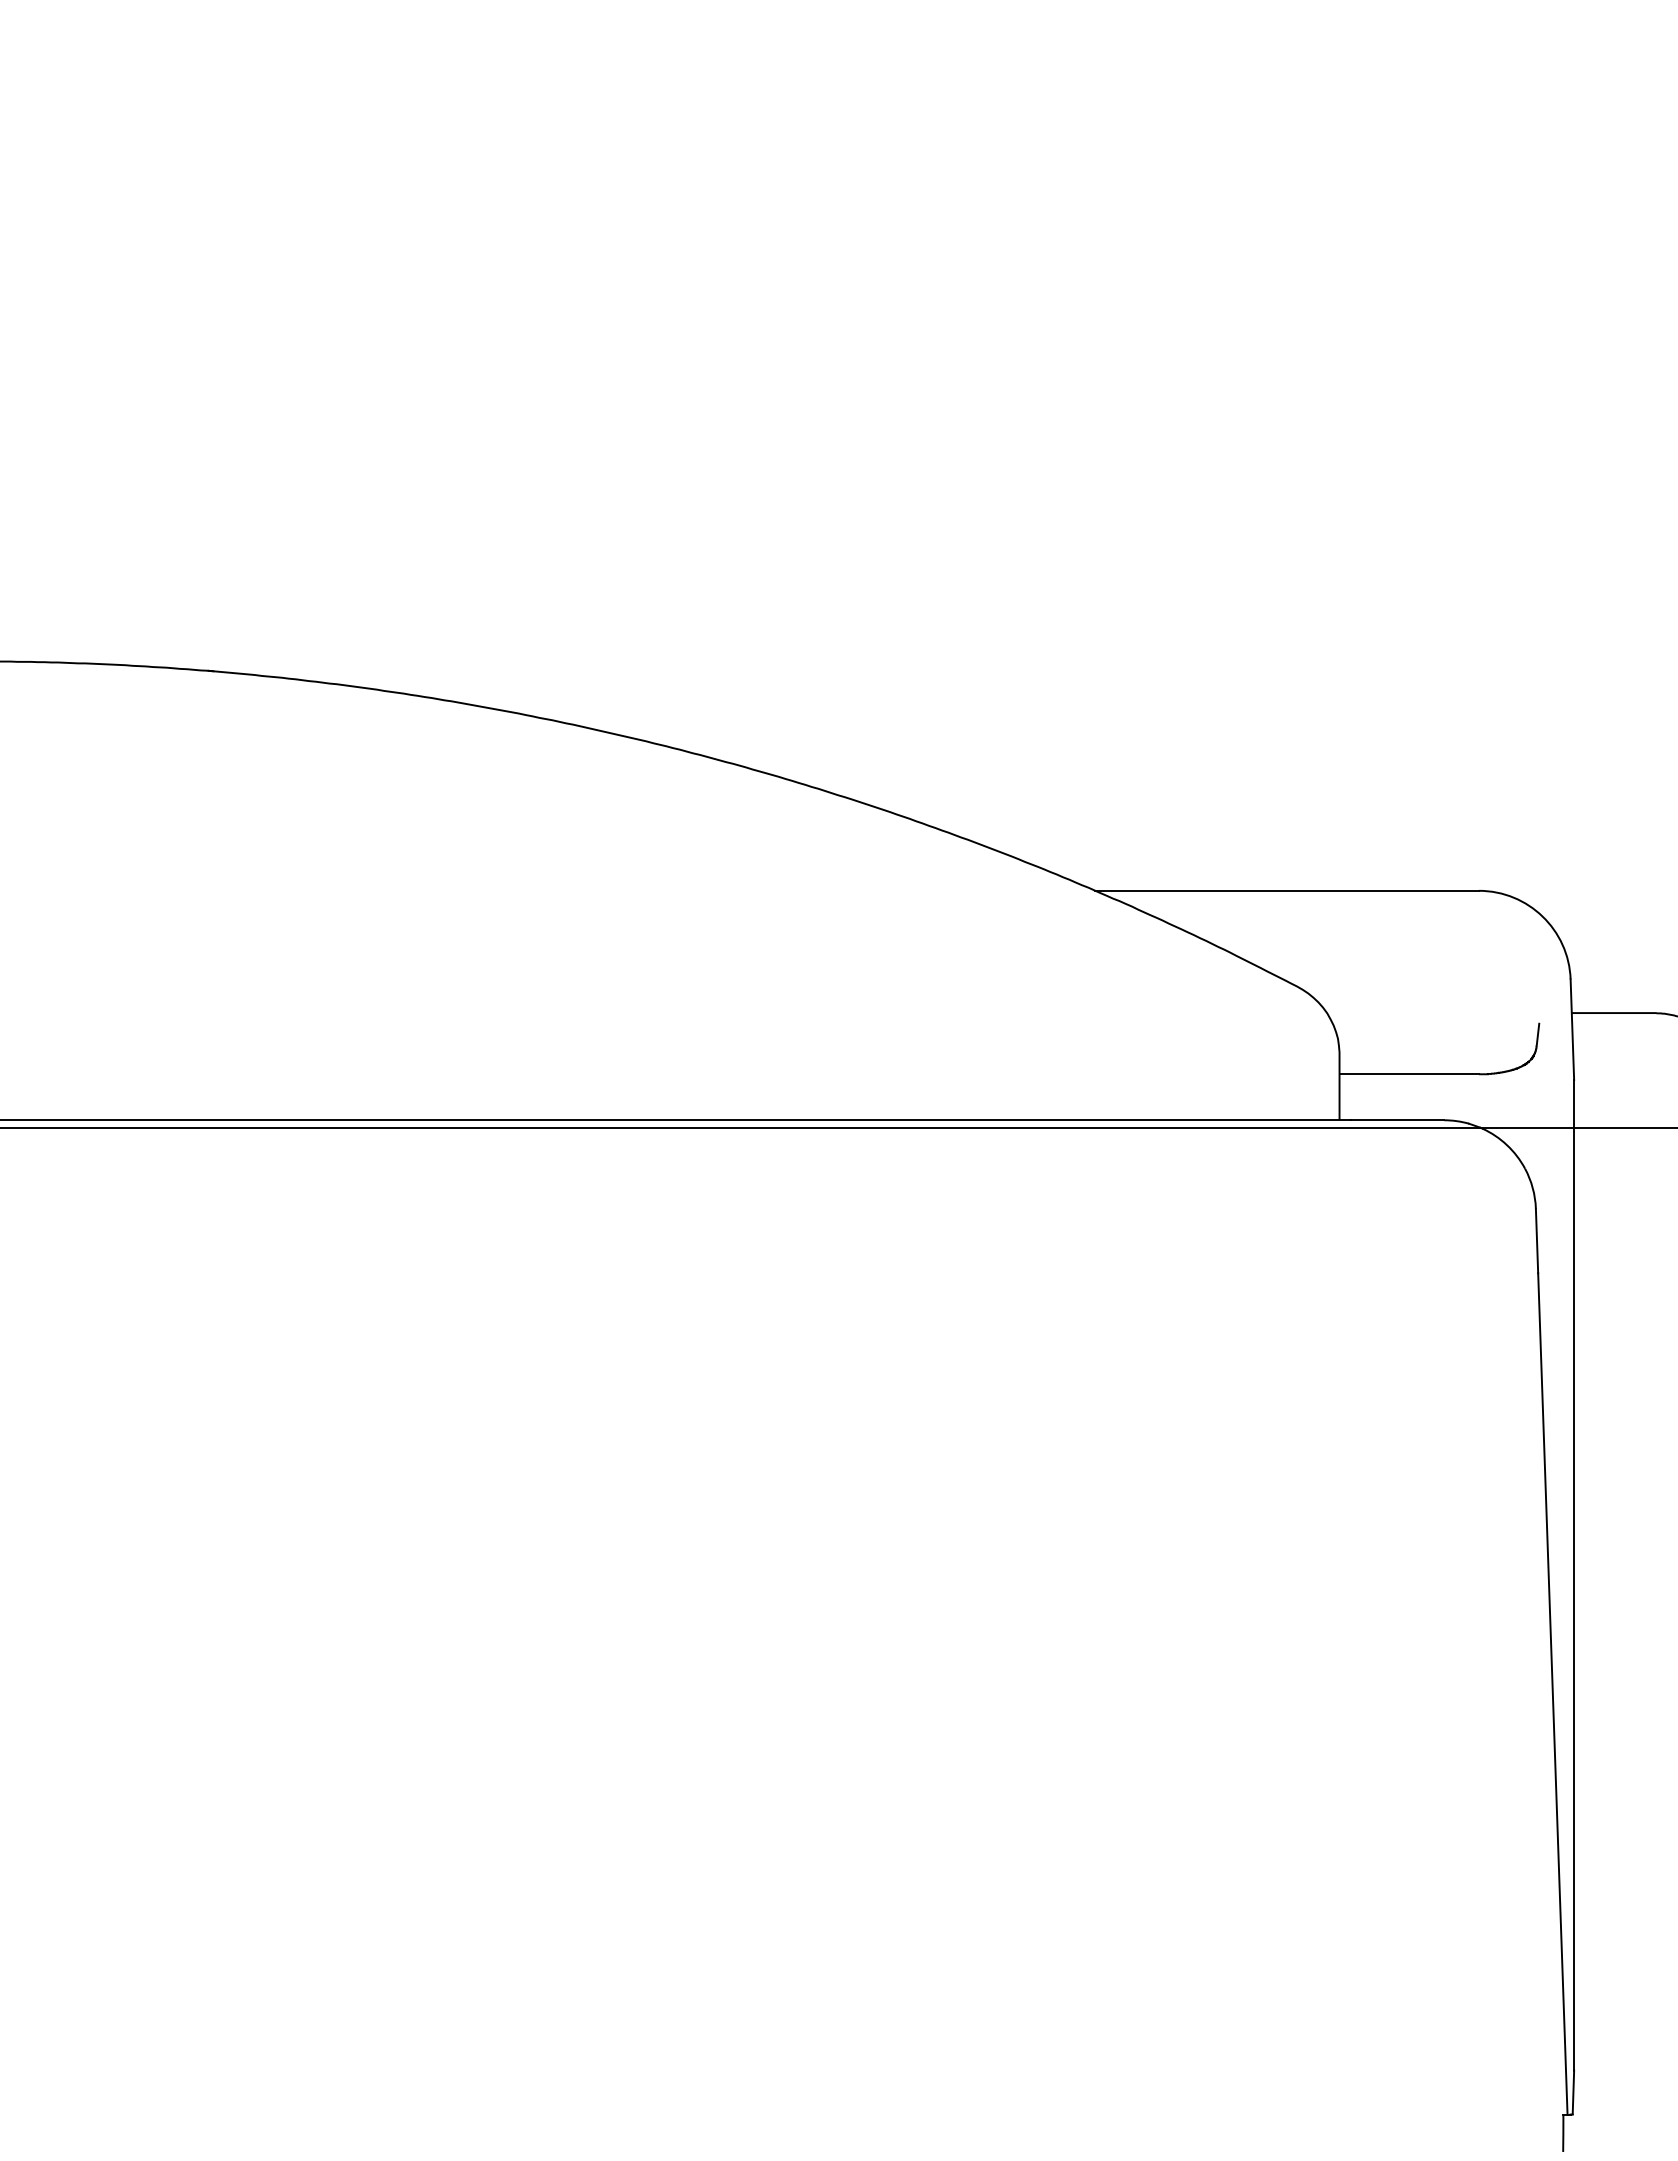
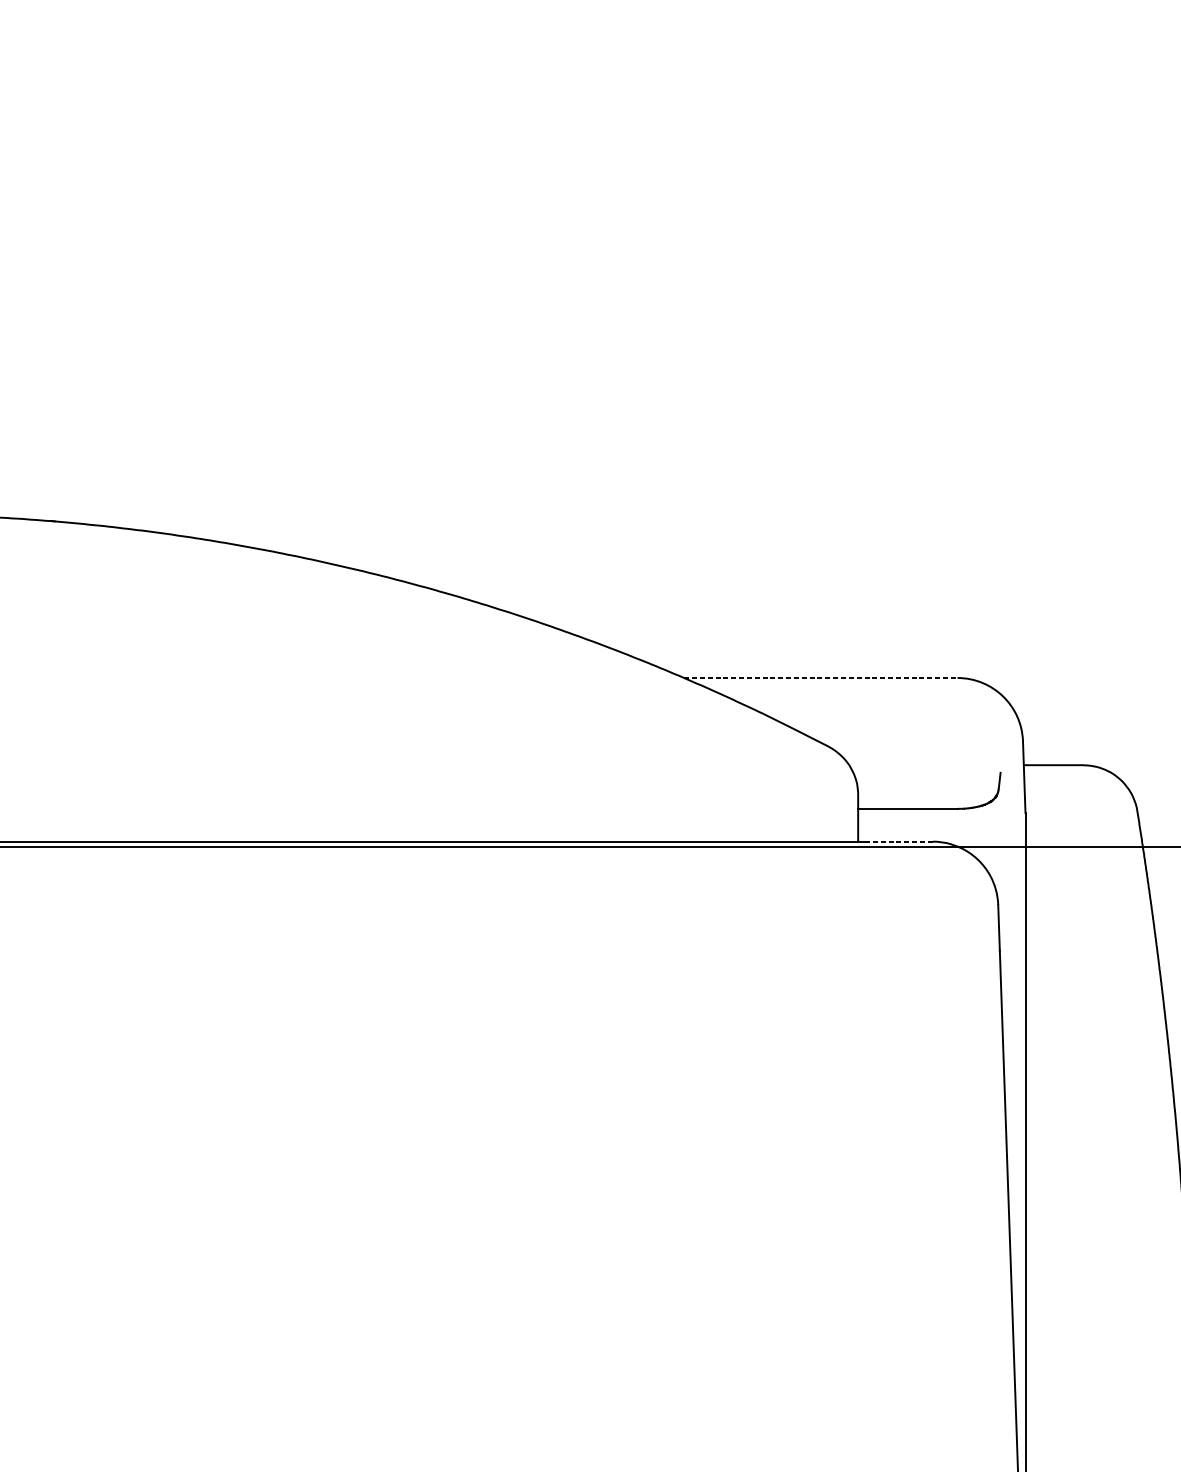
line: (1287, 890) -> (821, 677), solid -> dashed
line: (1397, 1120) -> (899, 841), solid -> dashed

